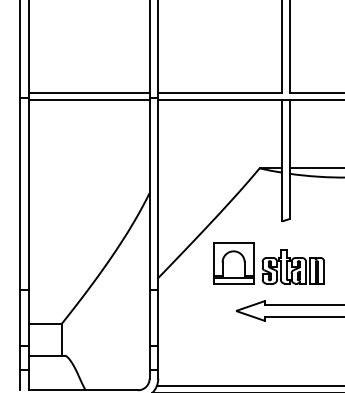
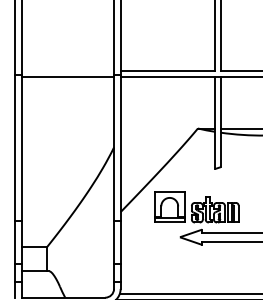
line: (88, 93) -> (67, 71), removed
part: (268, 263) -> (196, 207), moved

